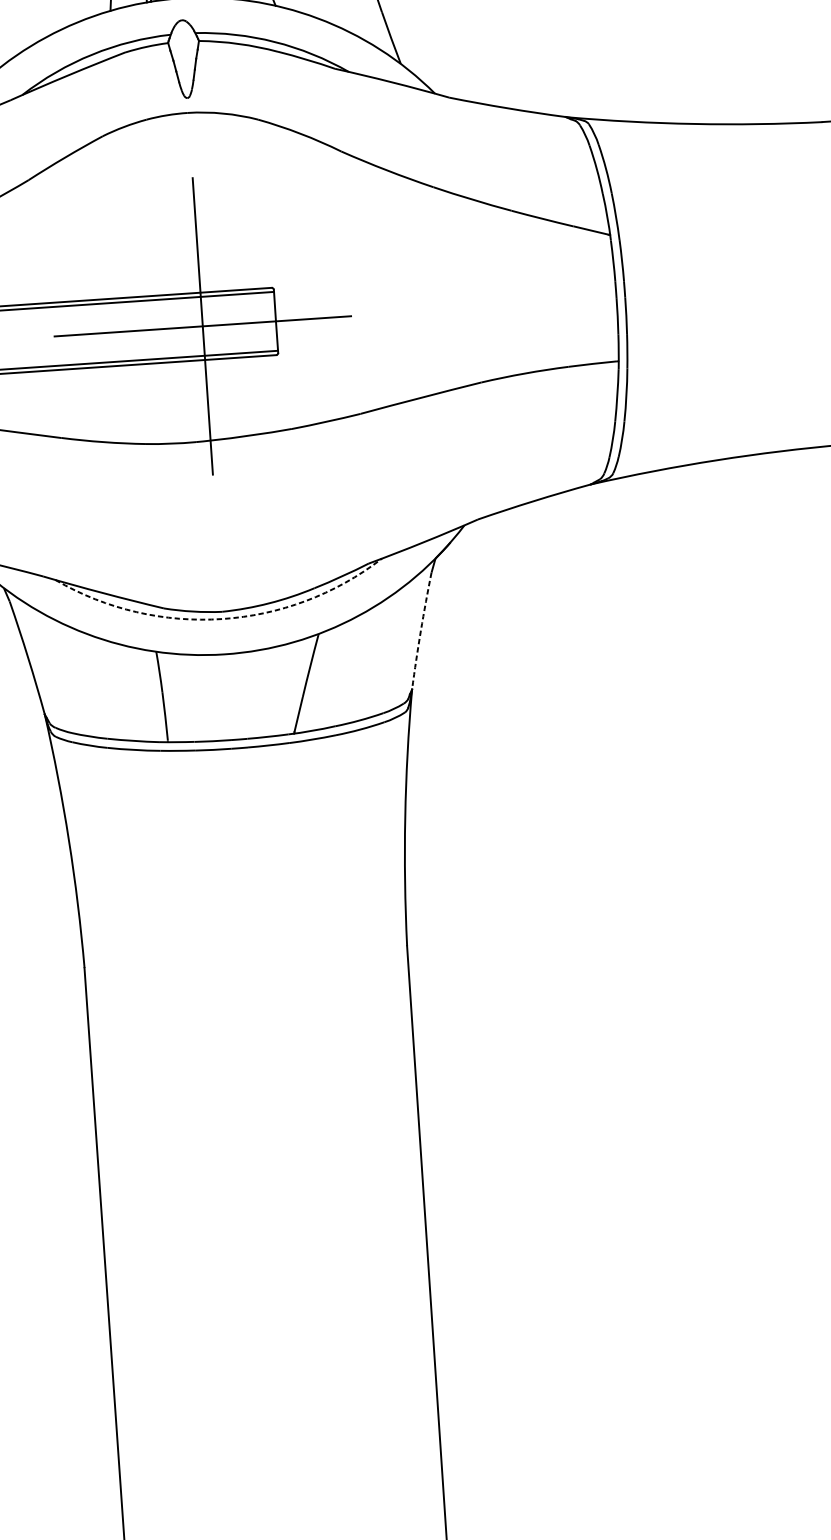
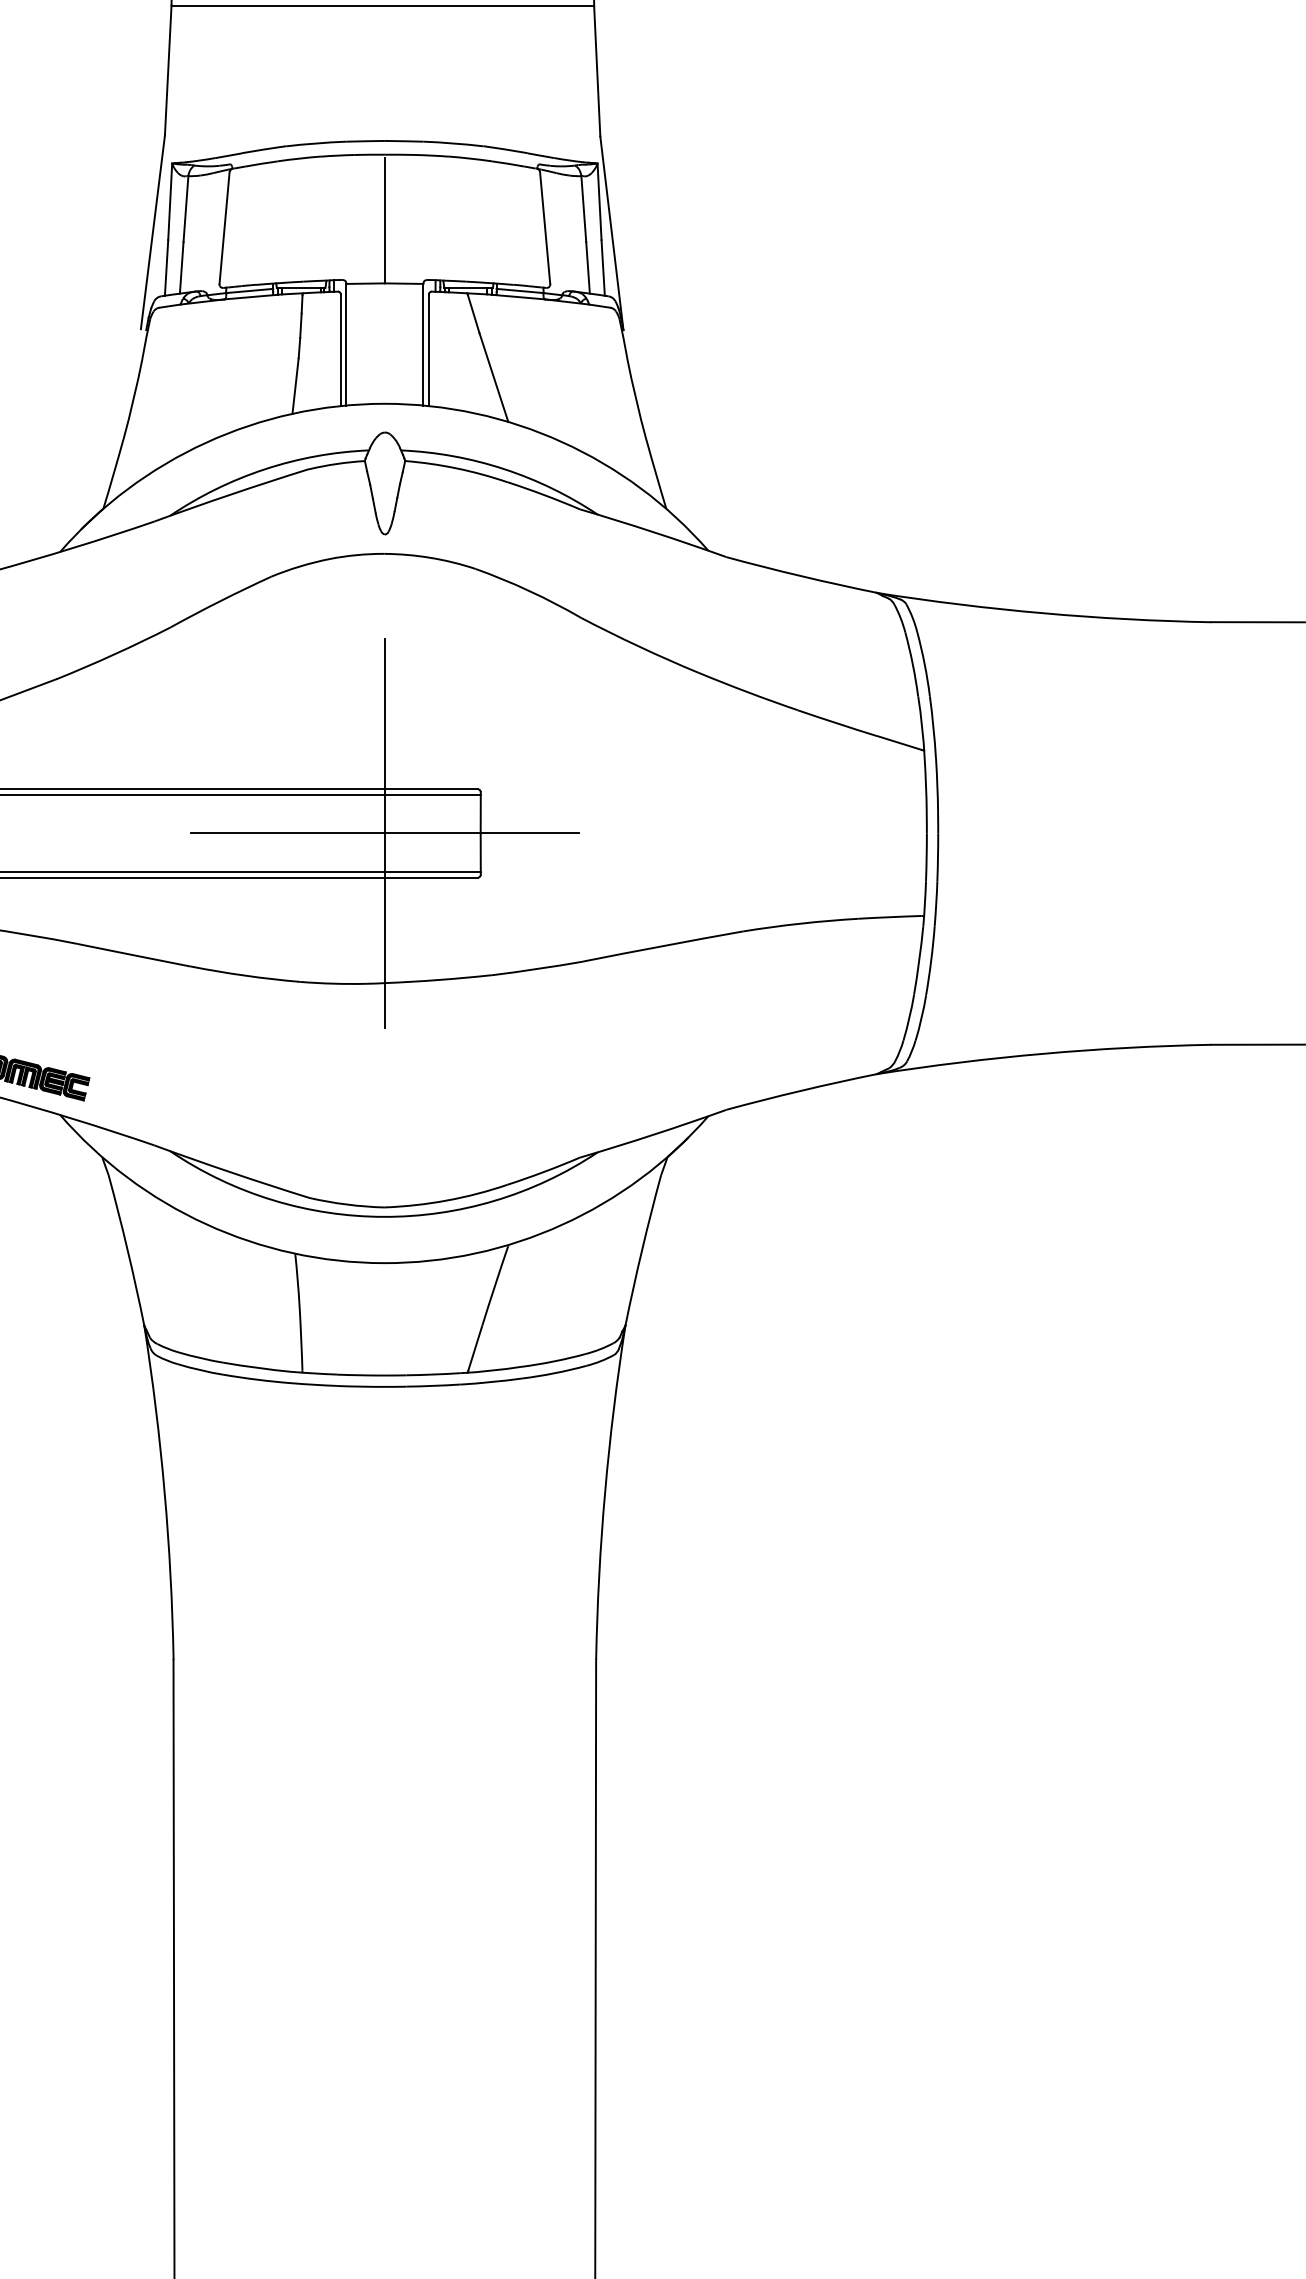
arc: (221, 618) -> (383, 1216), dashed -> solid
arc: (421, 631) -> (642, 1250), dashed -> solid

